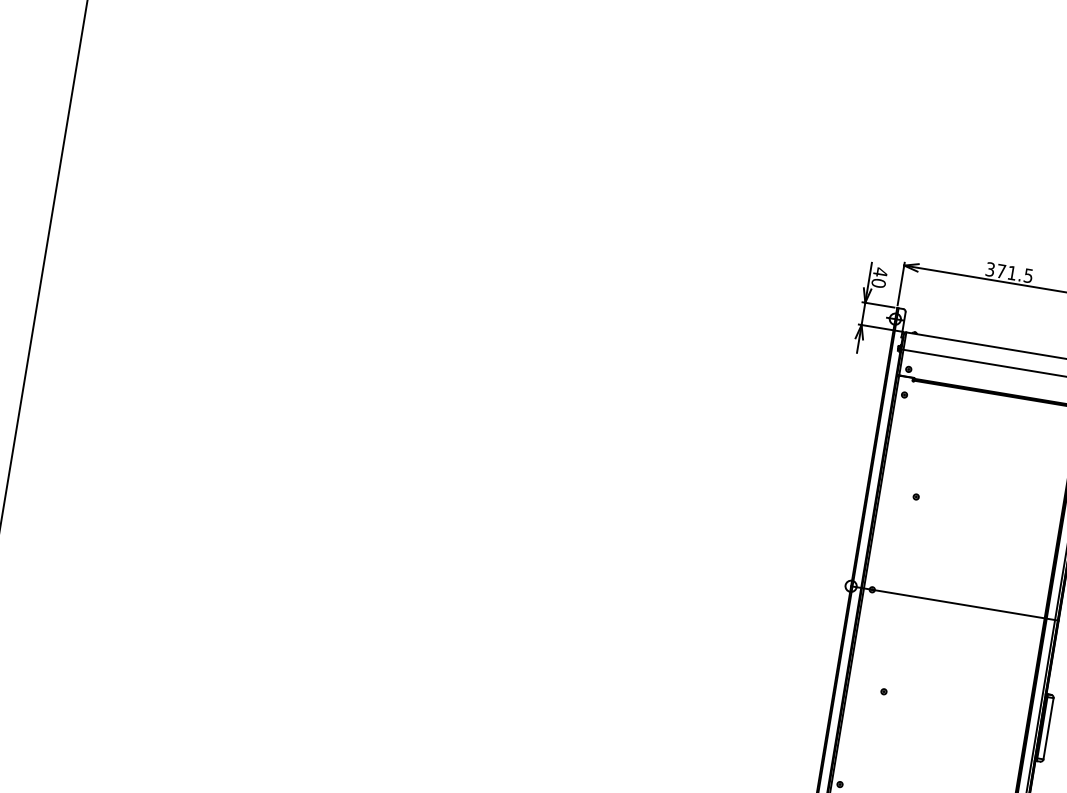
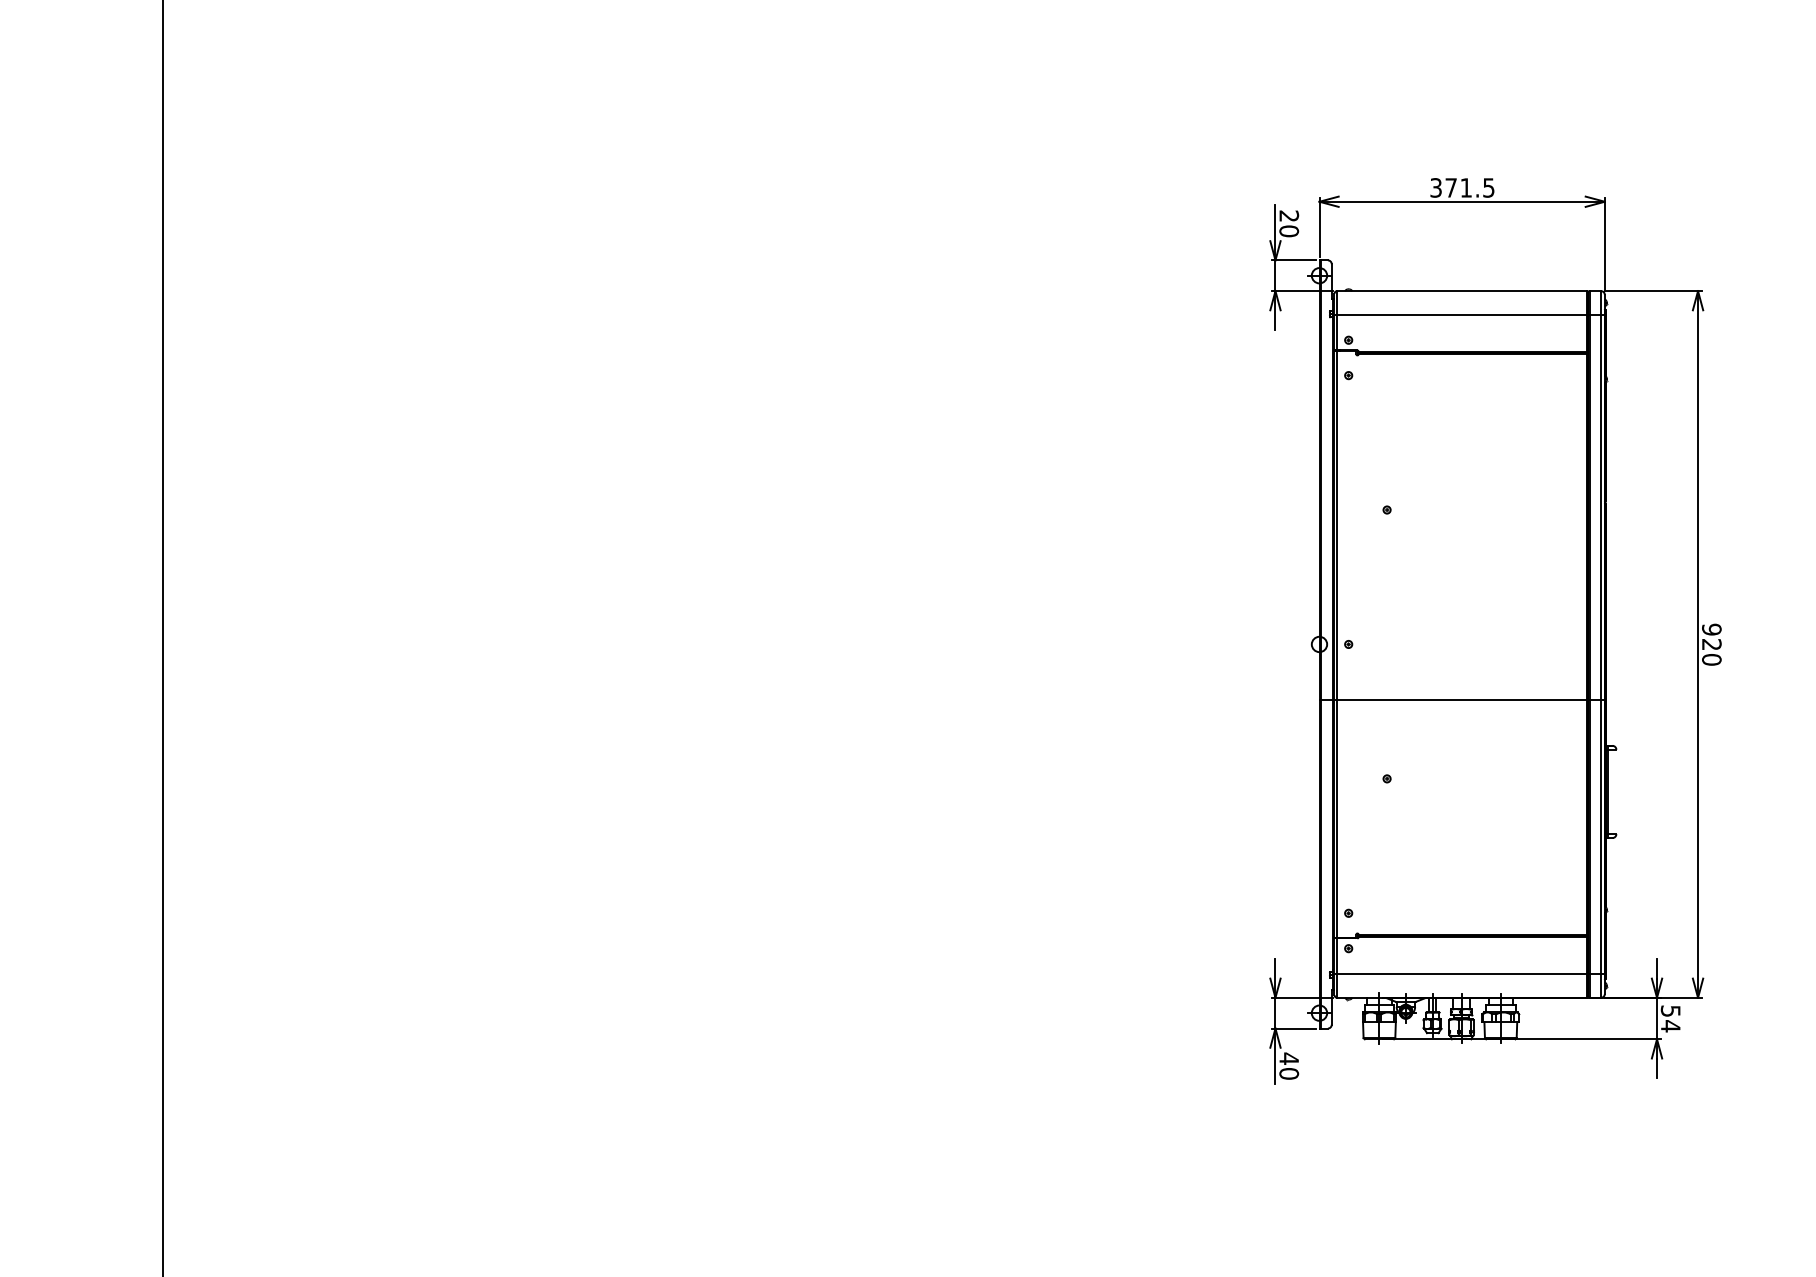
text: (880, 272) -> (1289, 216), 40 -> 20
line: (954, 603) -> (1462, 700), moved
line: (1048, 728) -> (1616, 791), removed

